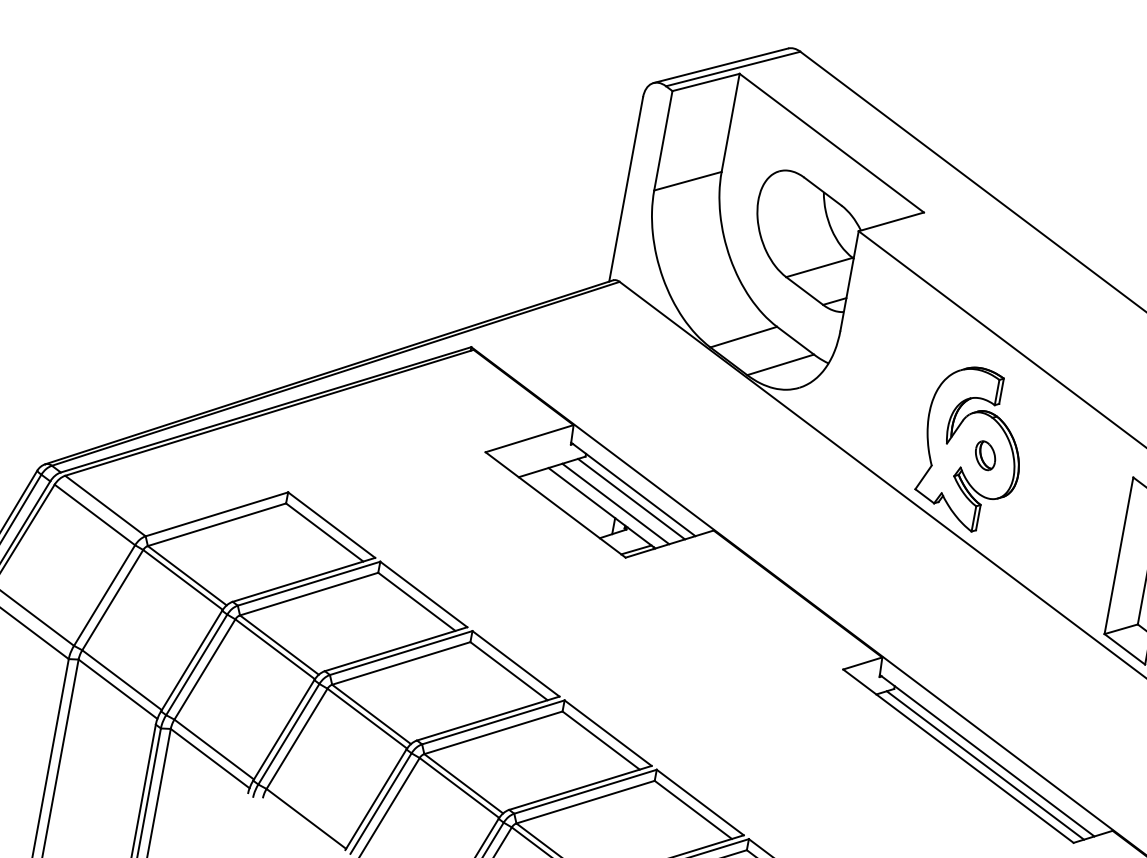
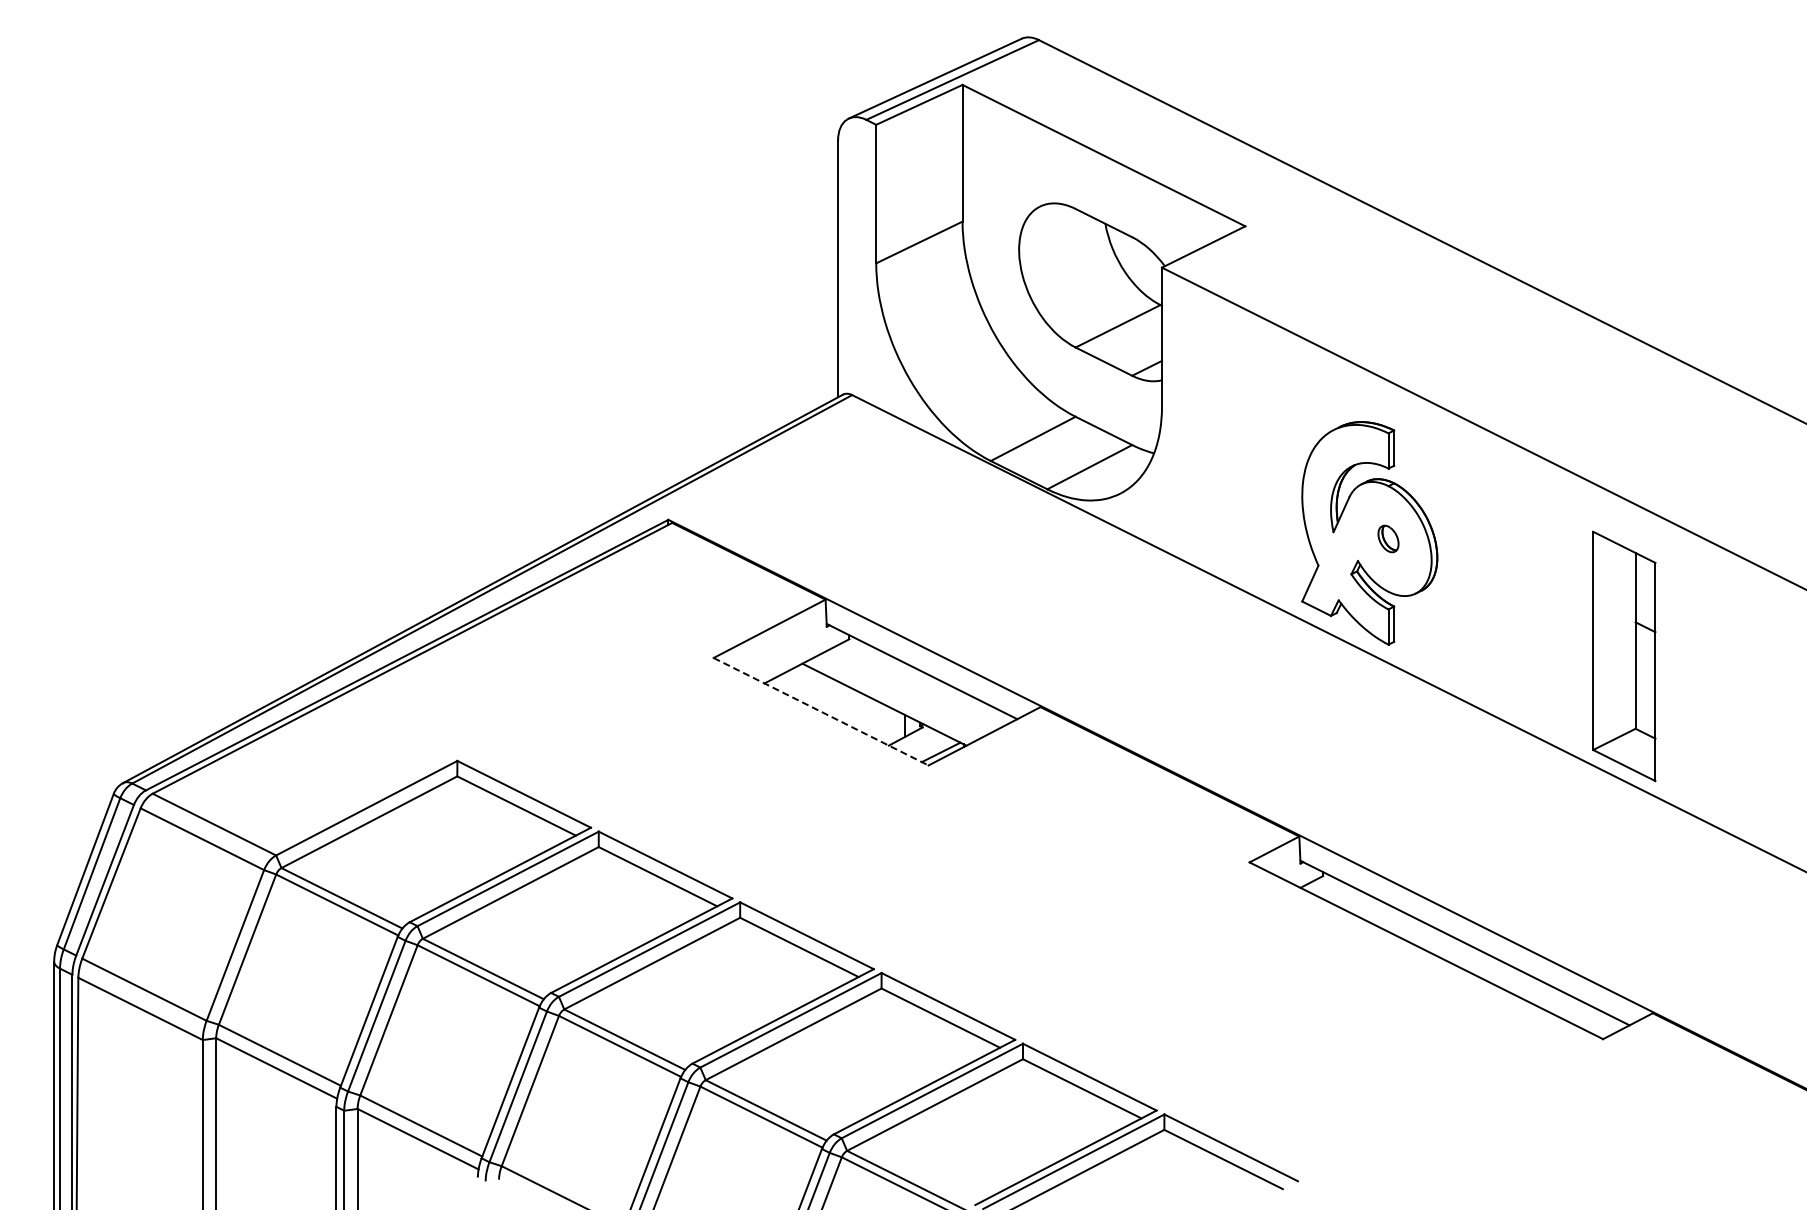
part: (985, 455) -> (1388, 538), size x0.7
line: (631, 499) -> (922, 685), removed
line: (555, 504) -> (821, 711), solid -> dashed
line: (616, 504) -> (902, 695), removed
line: (985, 765) -> (1464, 956), removed

